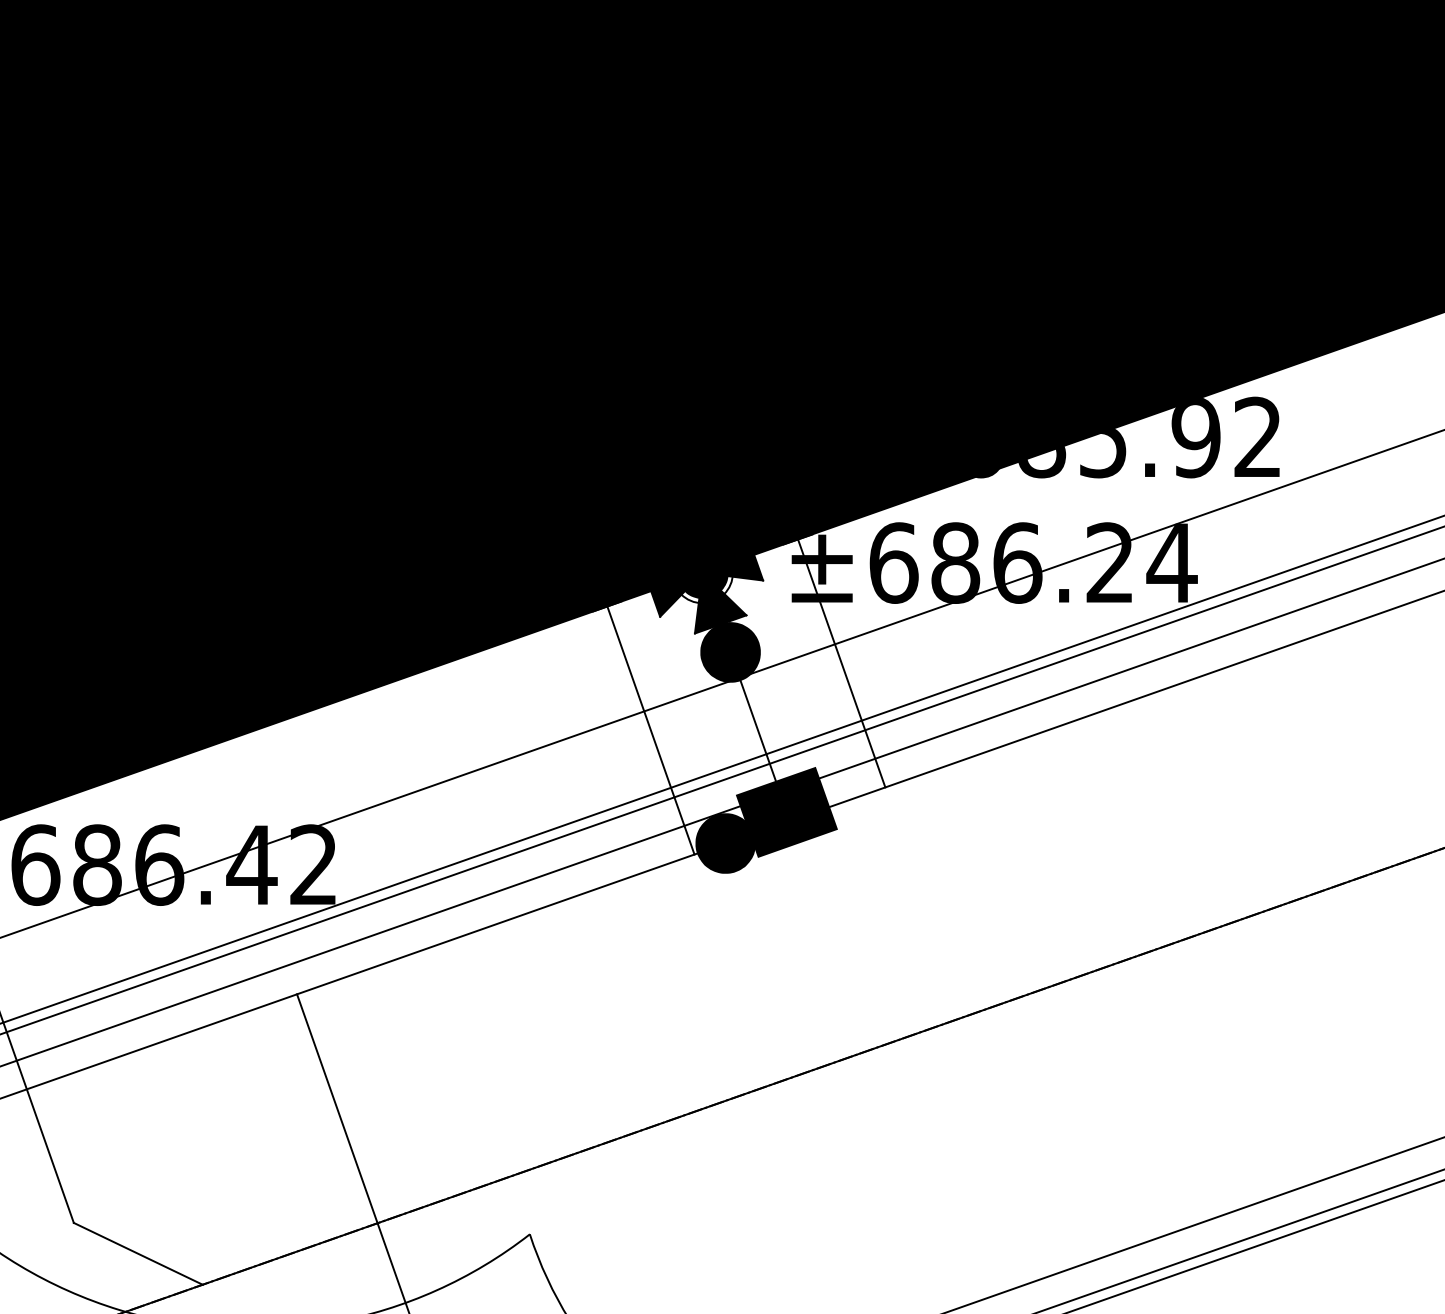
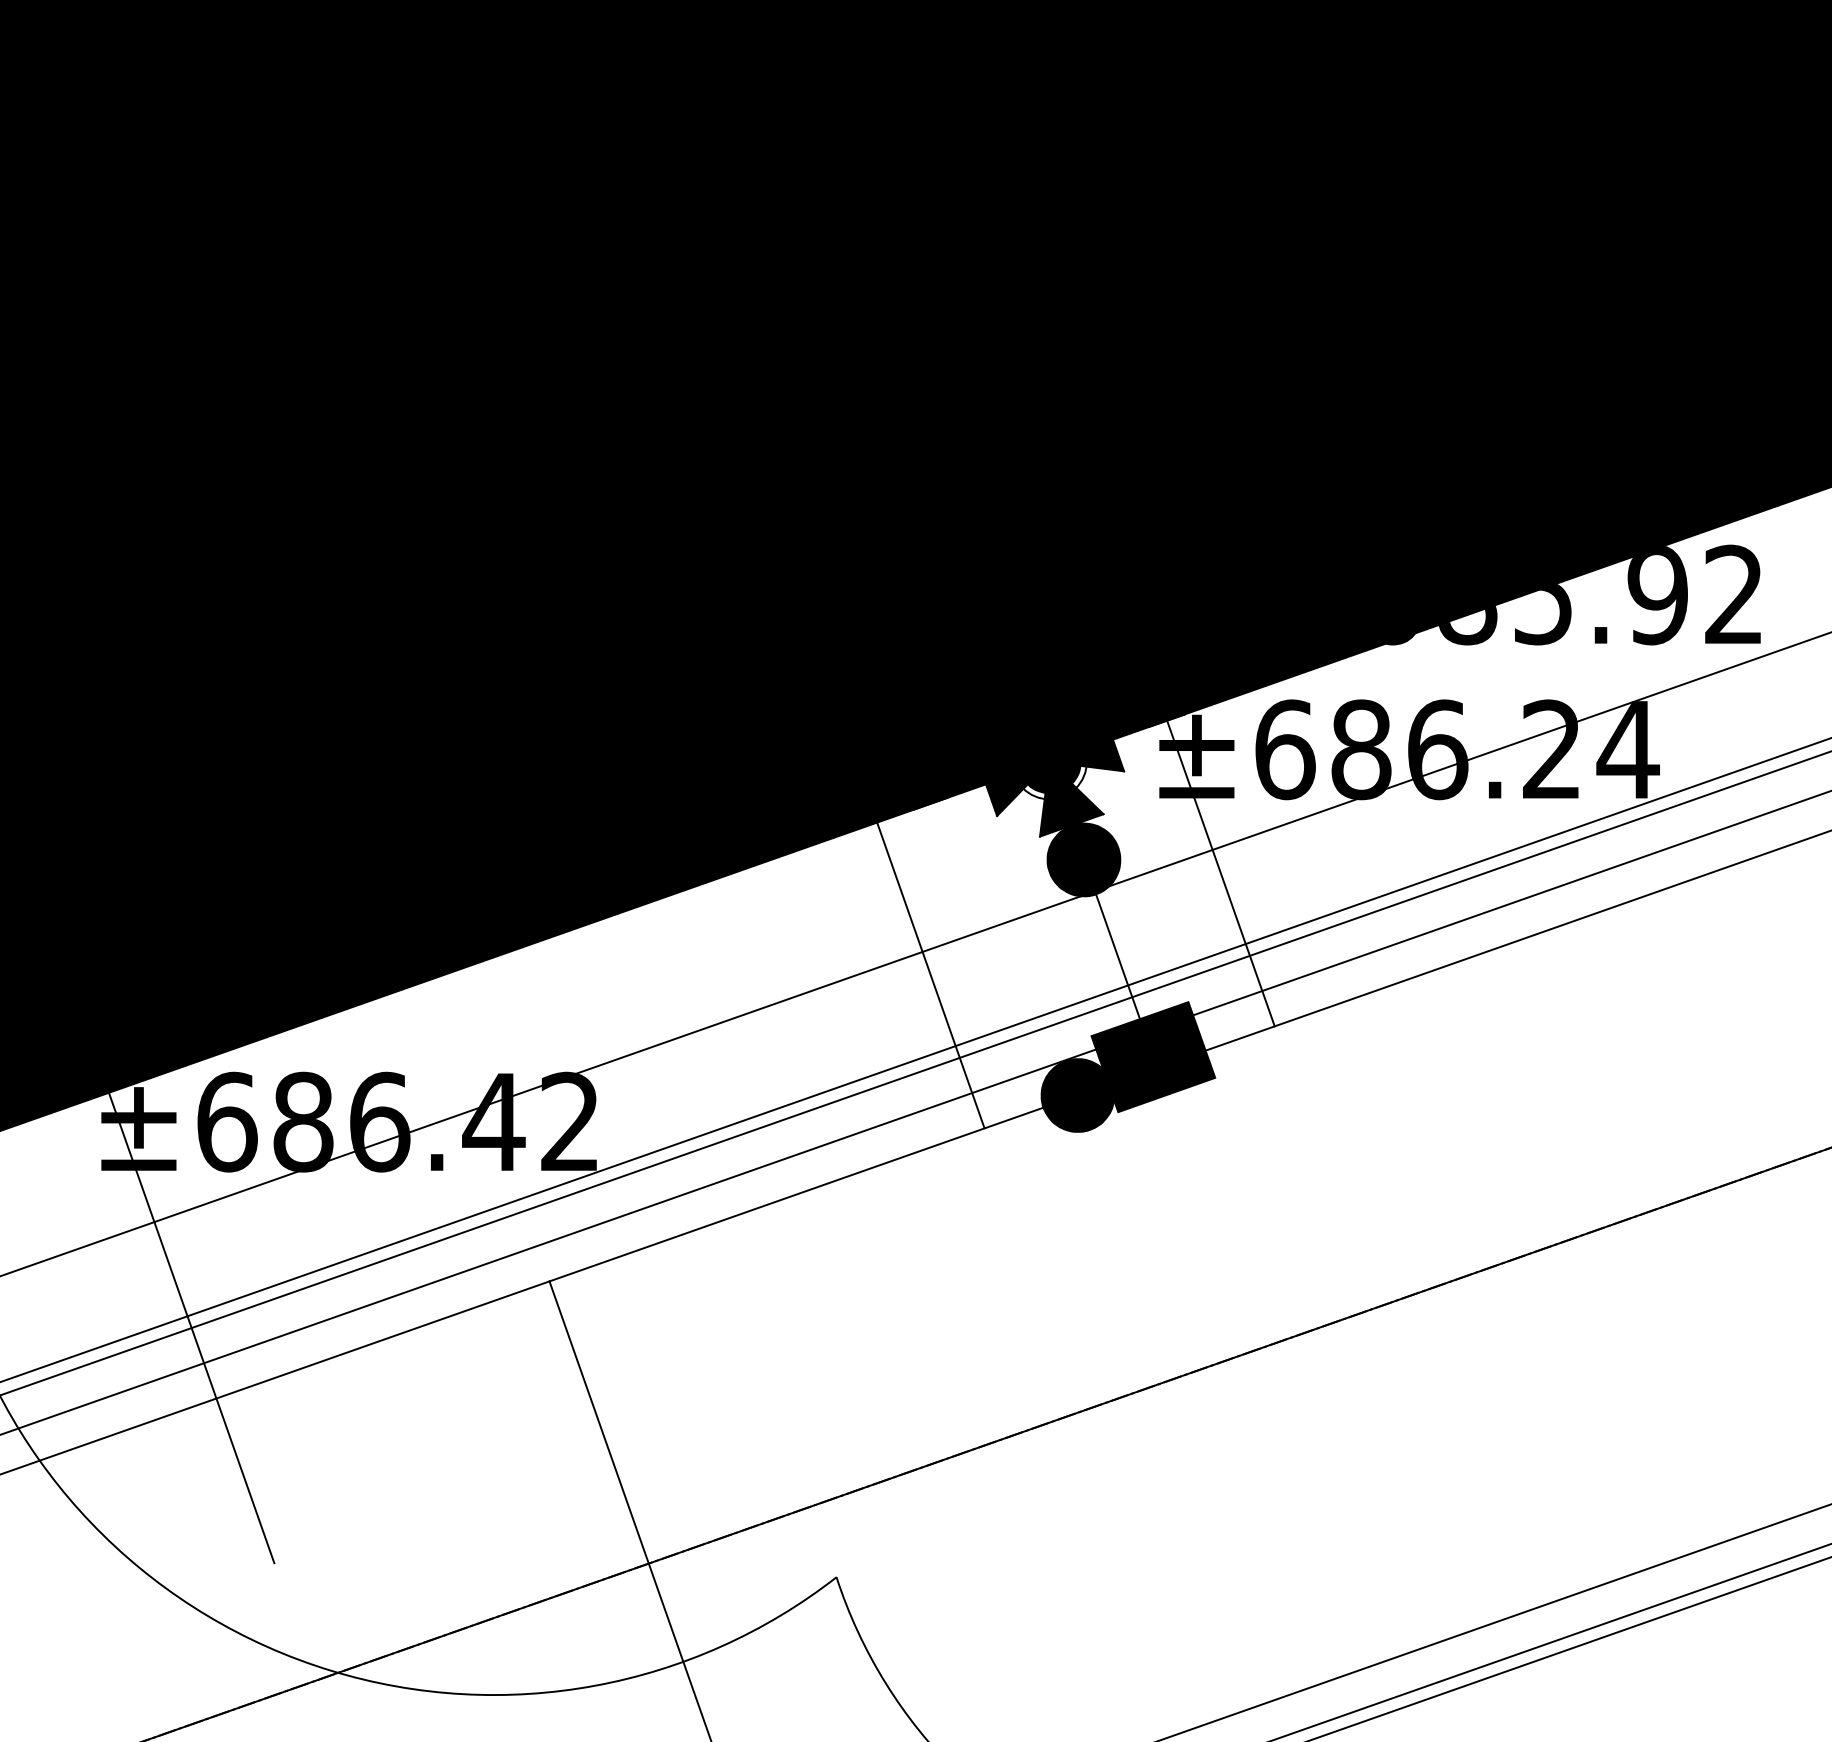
line: (650, 730) -> (930, 975), moved
line: (138, 1253) -> (353, 1601), removed

